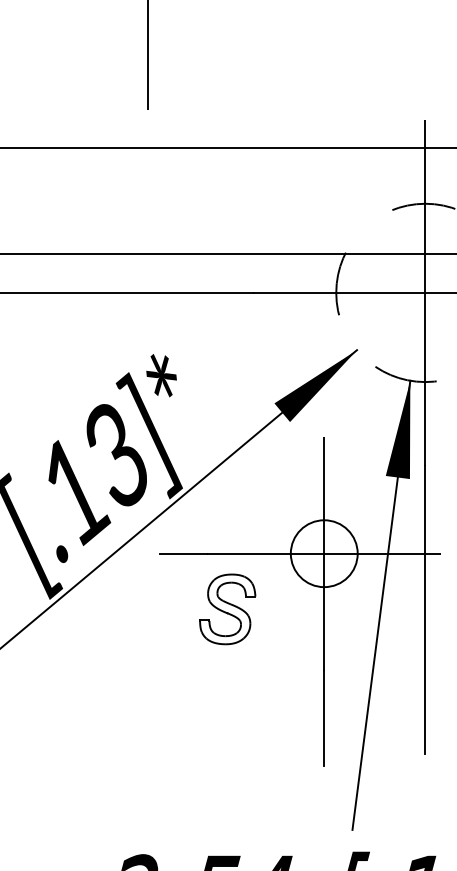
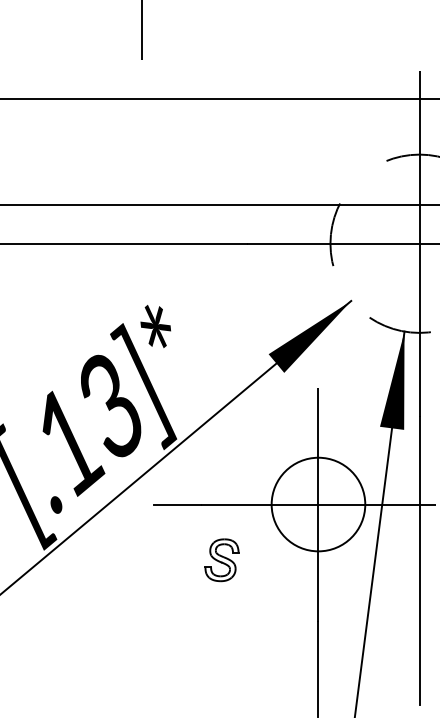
circle: (323, 553) -> (317, 504), size x1.4
part: (227, 609) -> (221, 560), size x0.6

